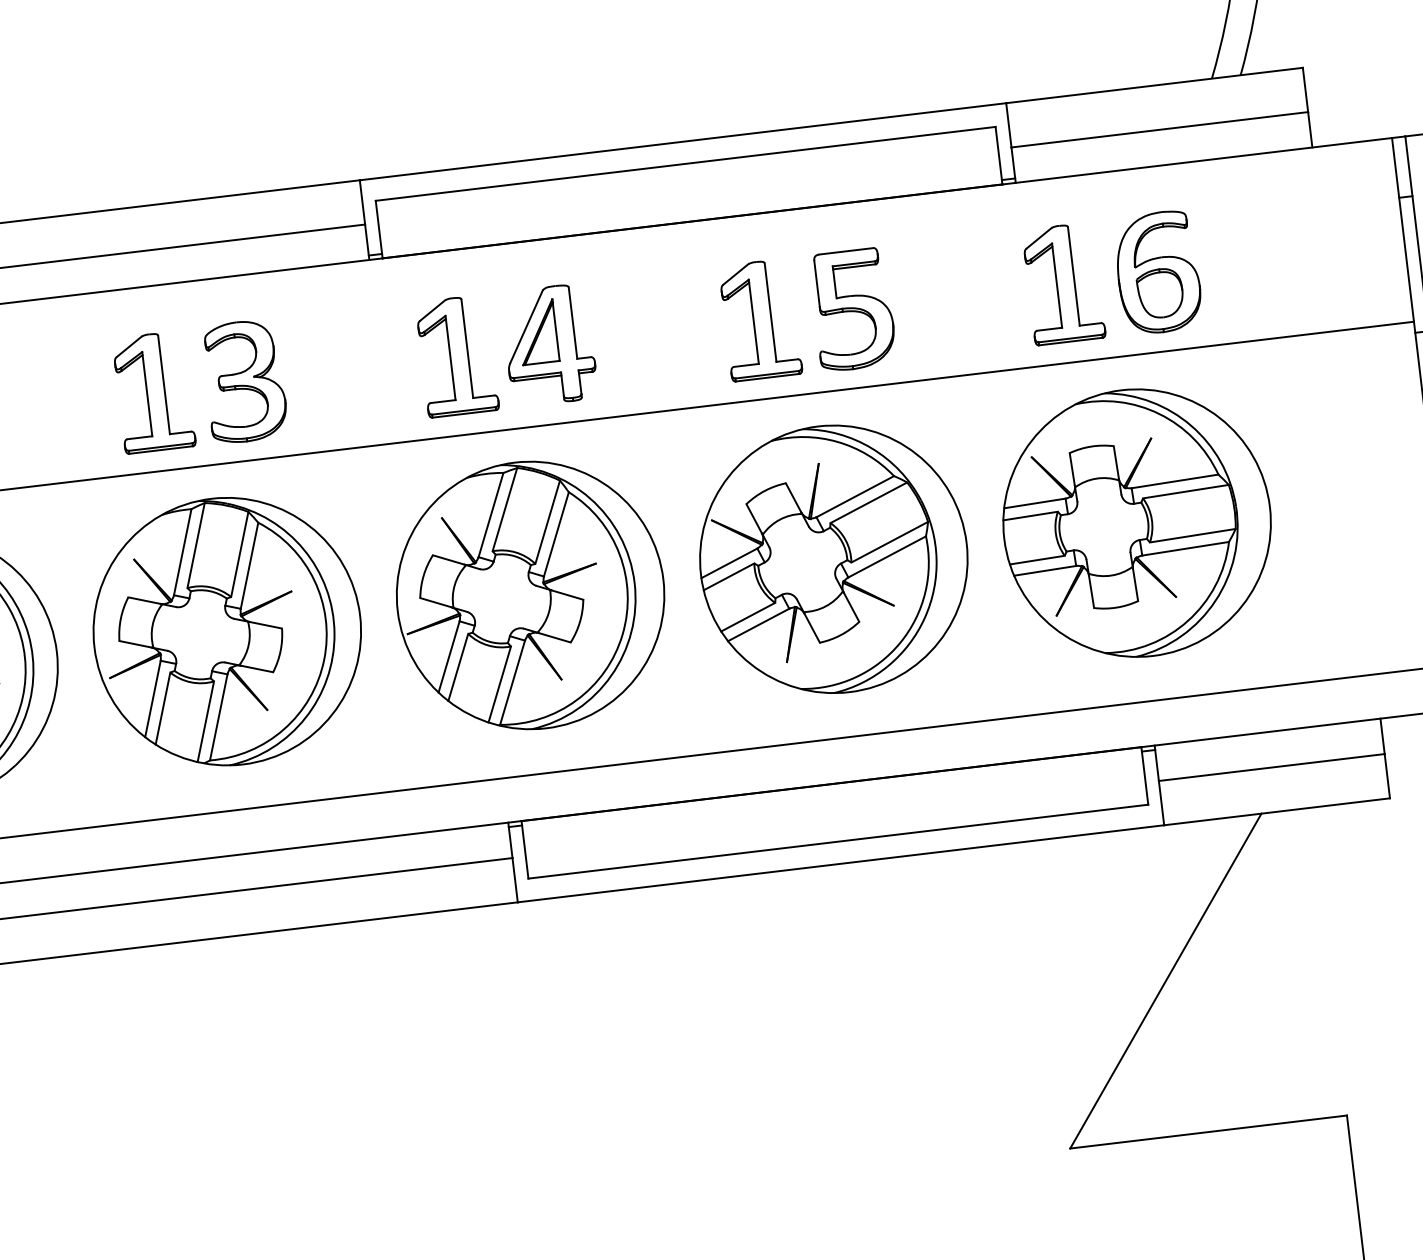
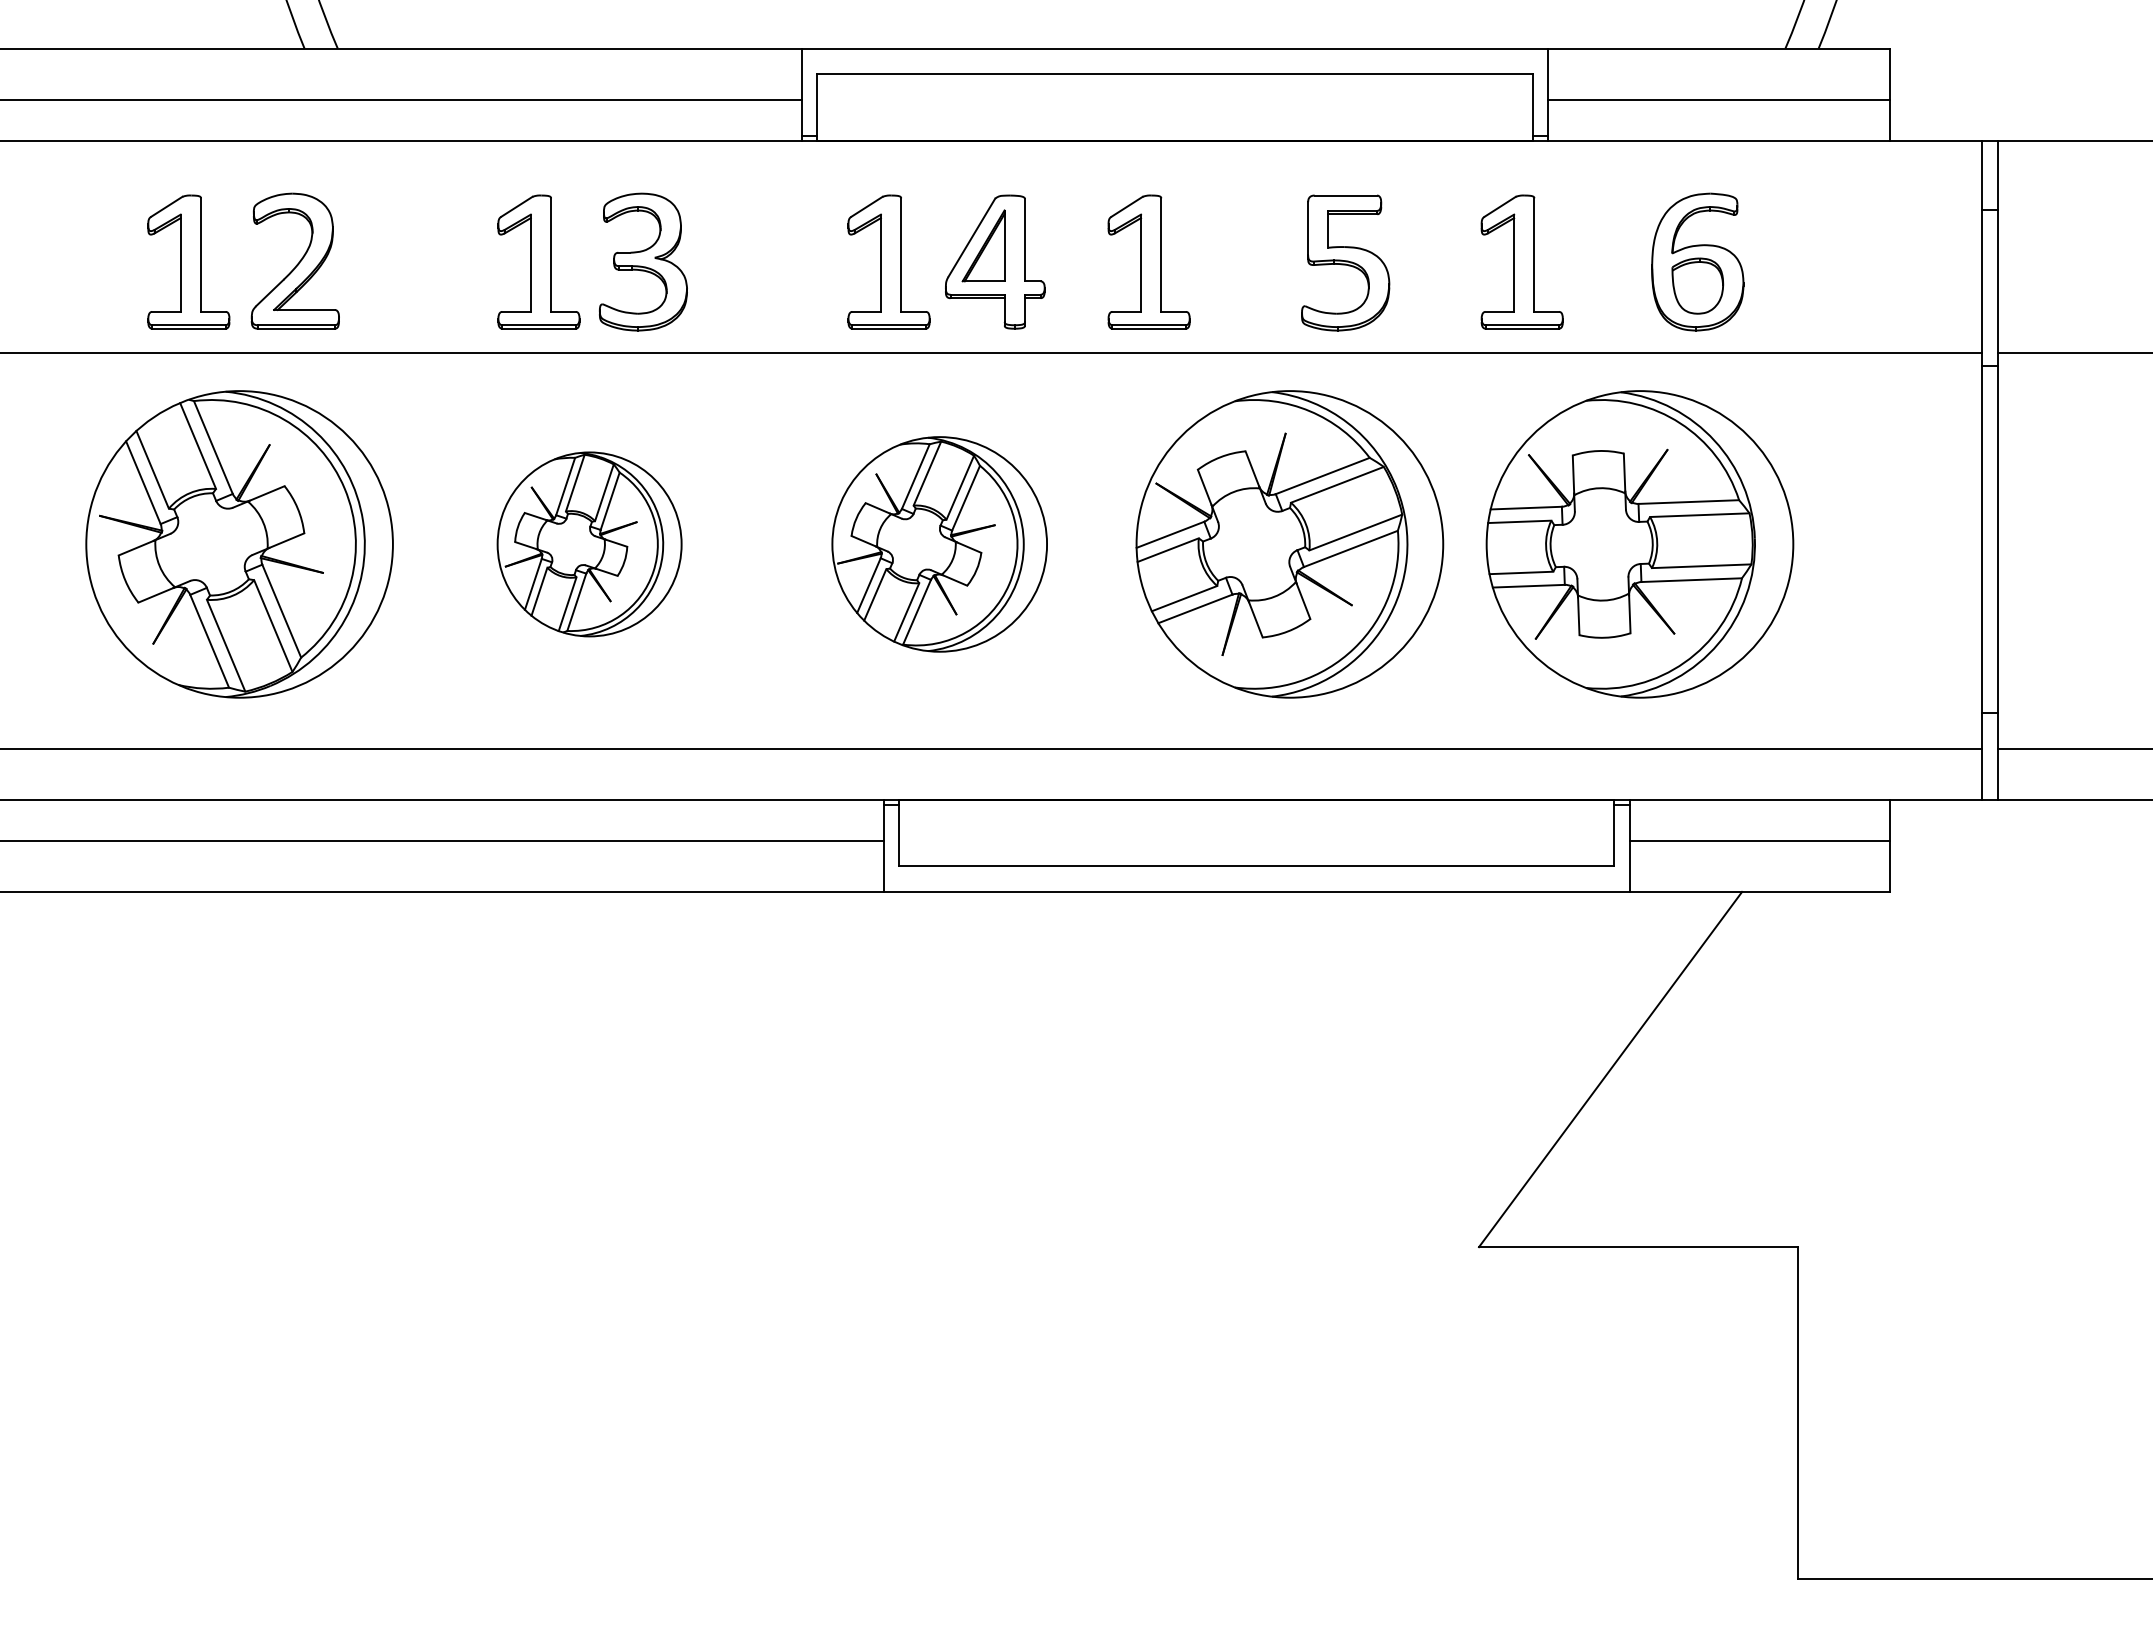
part: (1063, 283) -> (1521, 261), moved
part: (760, 319) -> (1148, 261), moved
part: (530, 595) -> (939, 544), size x0.7
part: (227, 631) -> (589, 544), size x0.6

